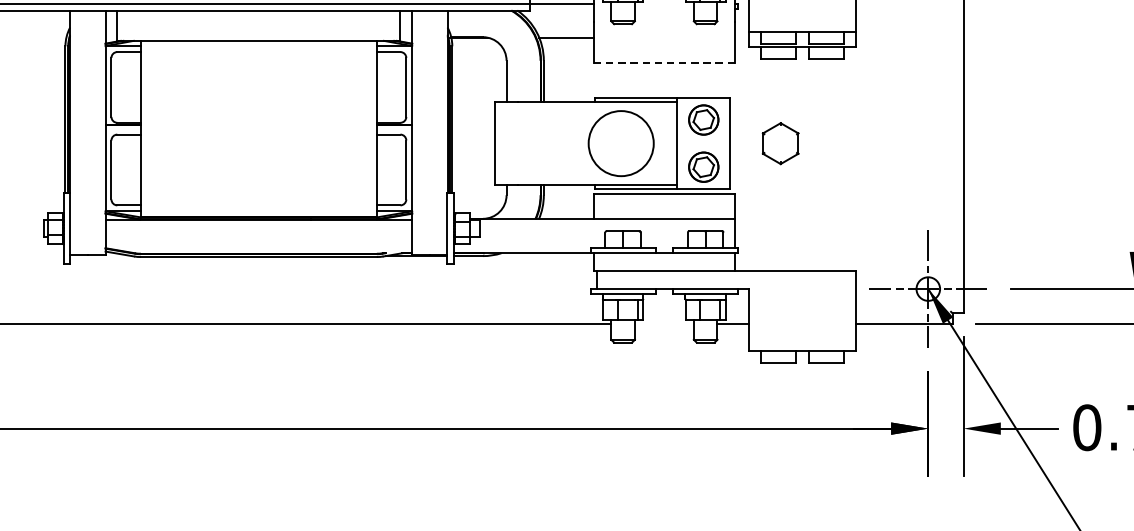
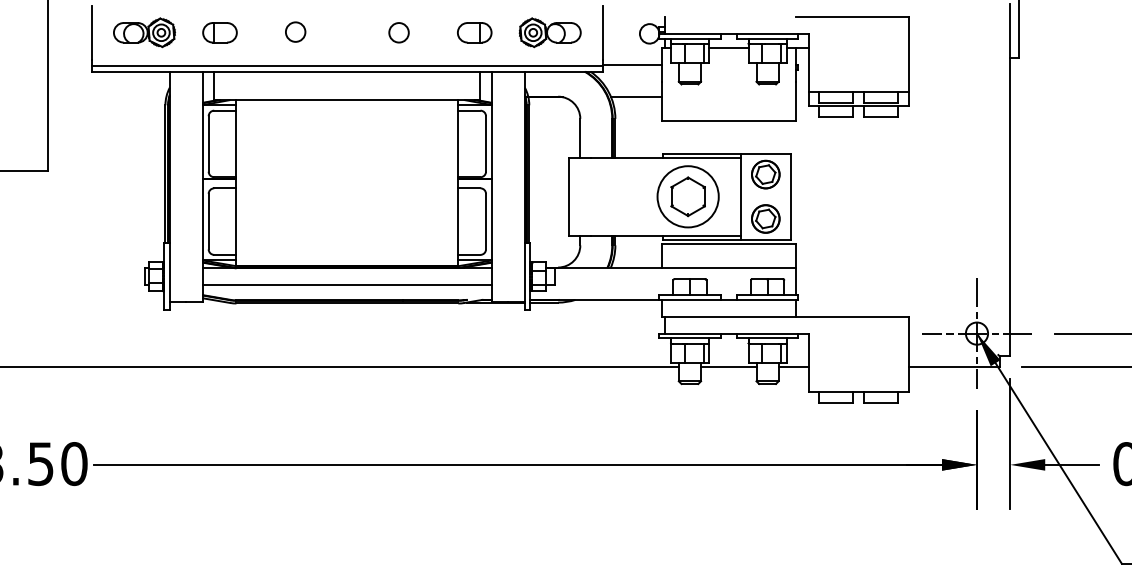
line: (664, 62) -> (728, 120), dashed -> solid
part: (780, 143) -> (687, 196), moved
line: (259, 236) -> (347, 284), added
line: (664, 324) -> (728, 366), added

